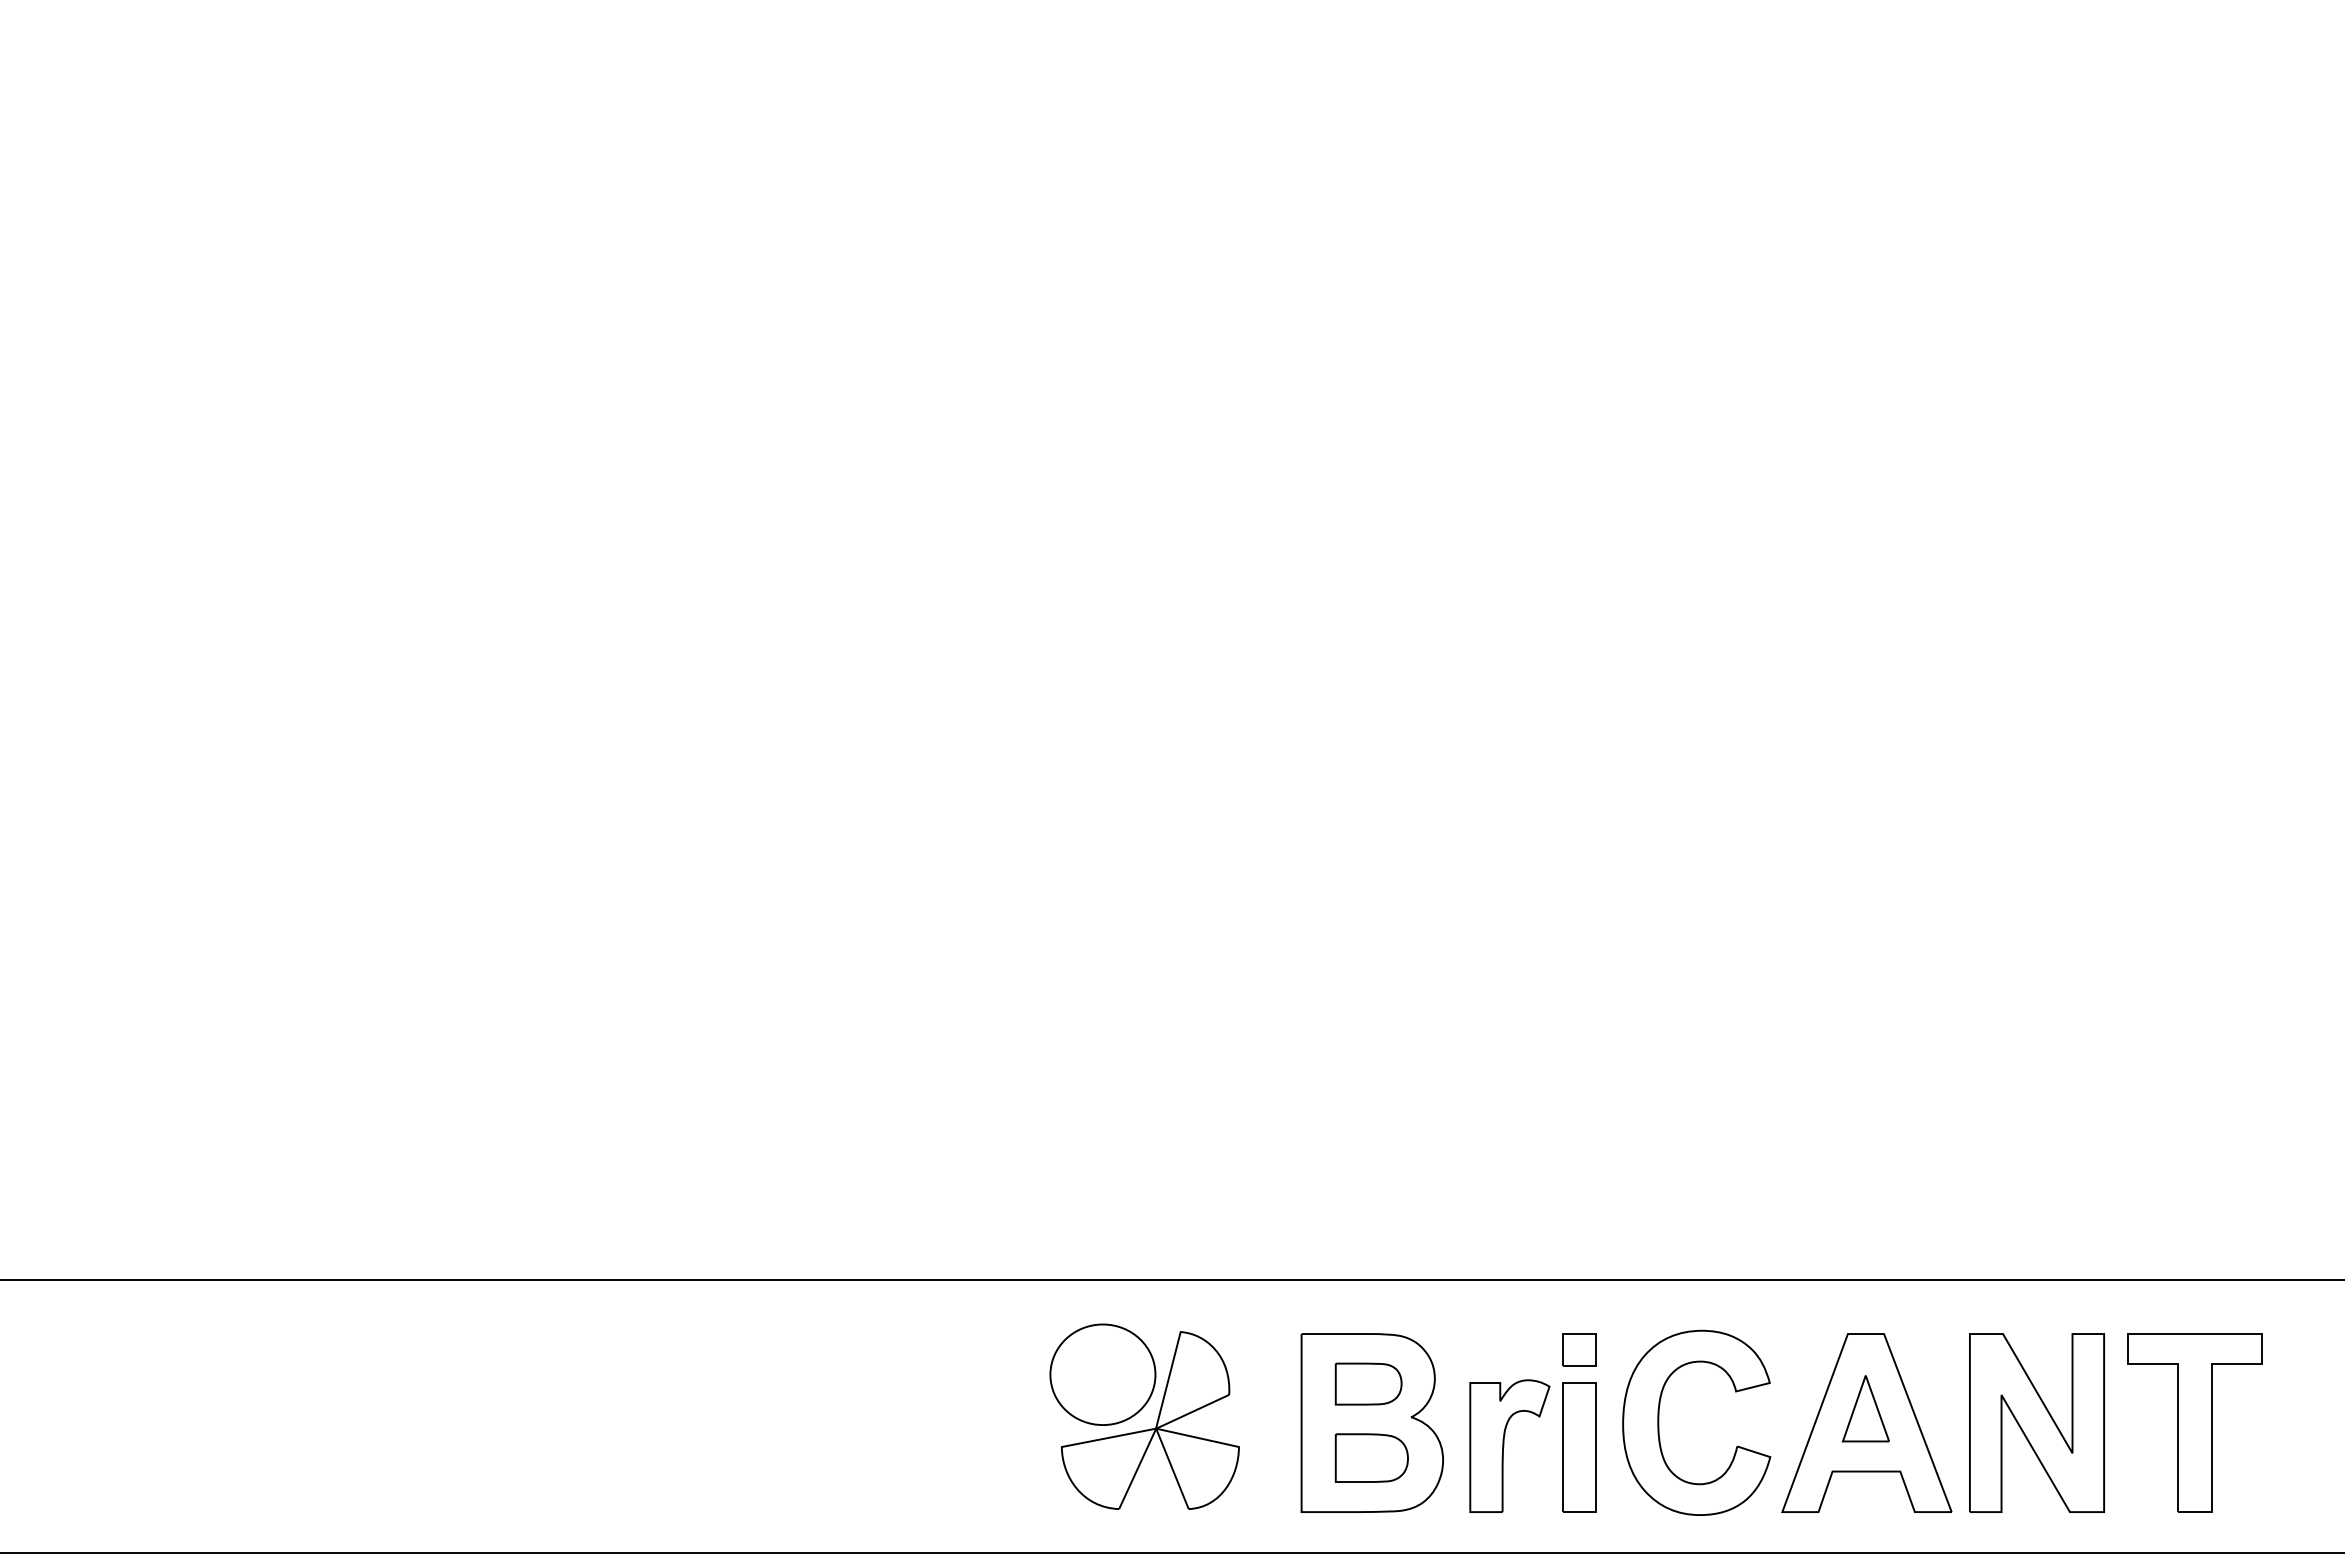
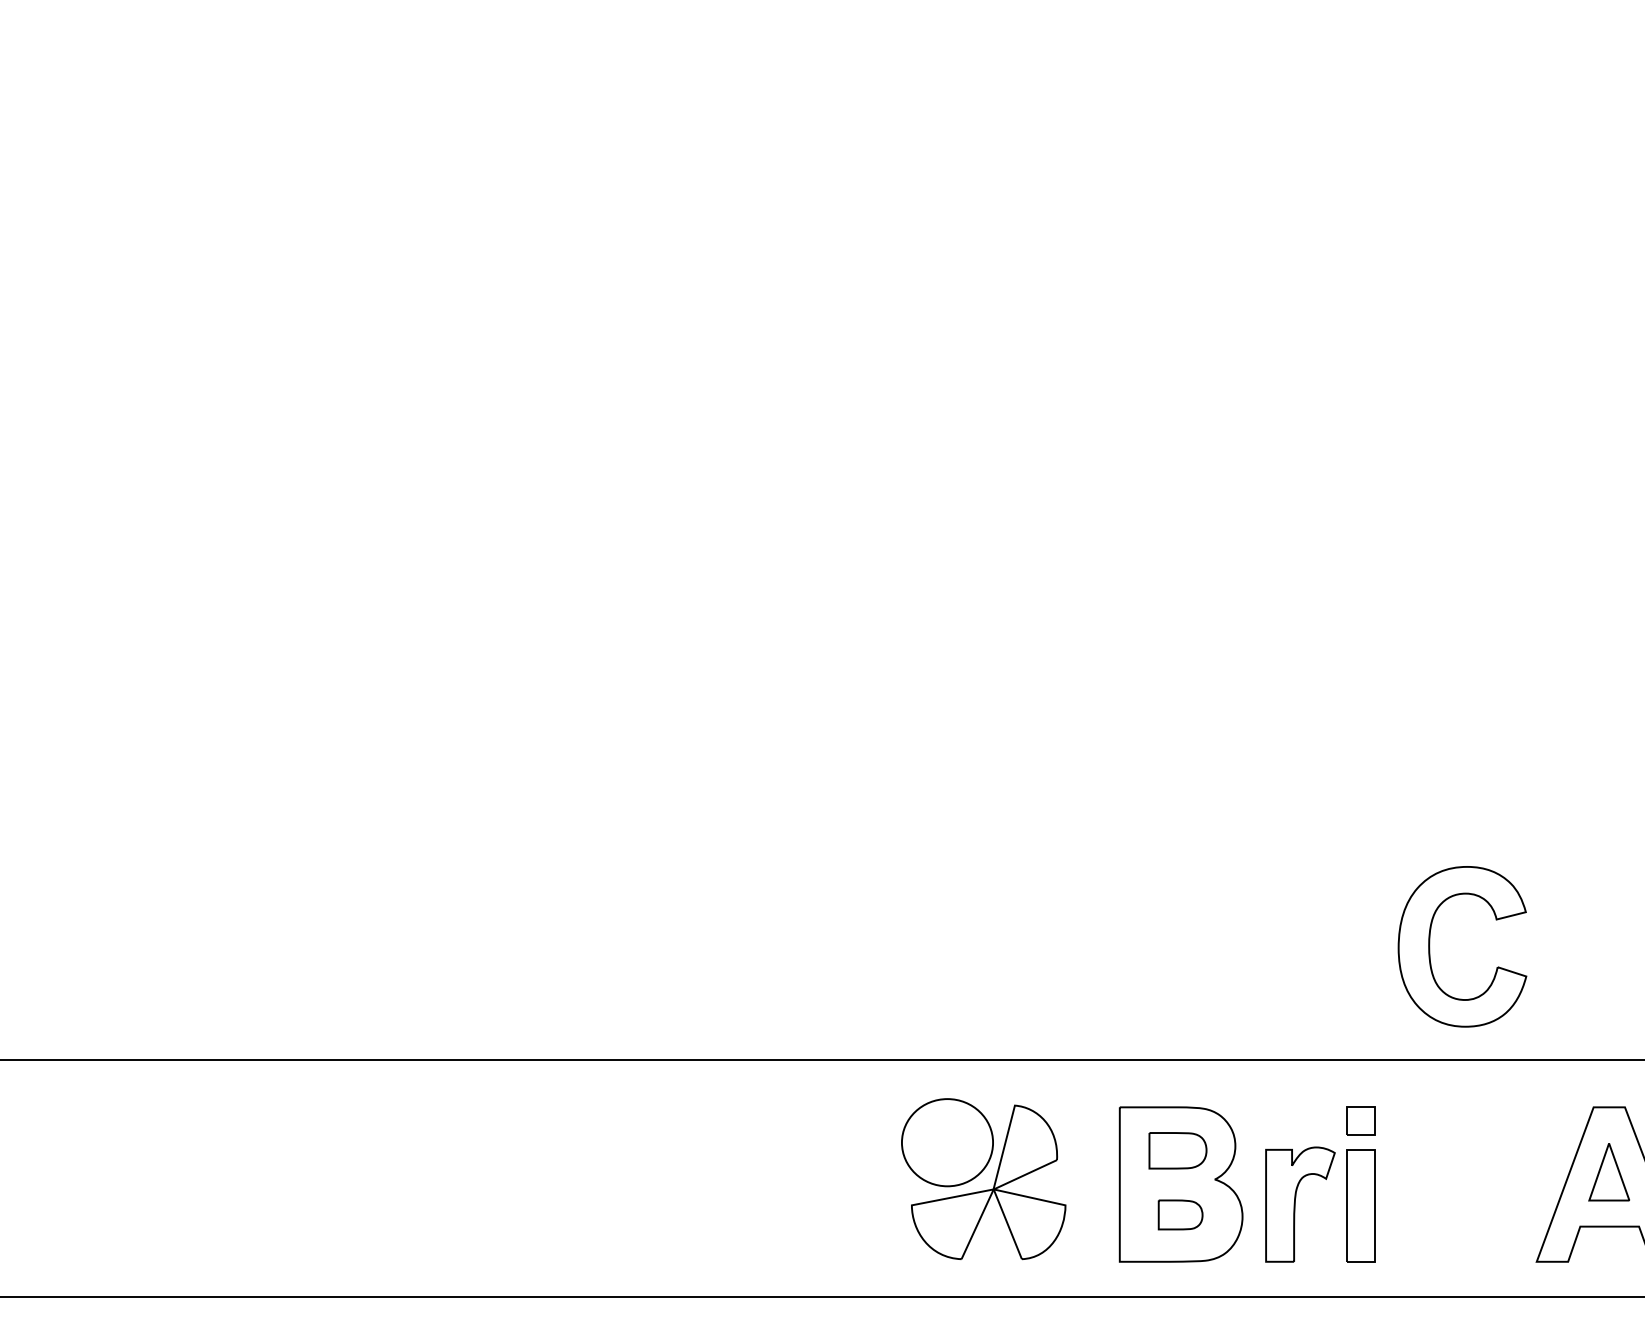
part: (1659, 1422) -> (1430, 946), moved
part: (1371, 1457) -> (1180, 1214), size x0.7

